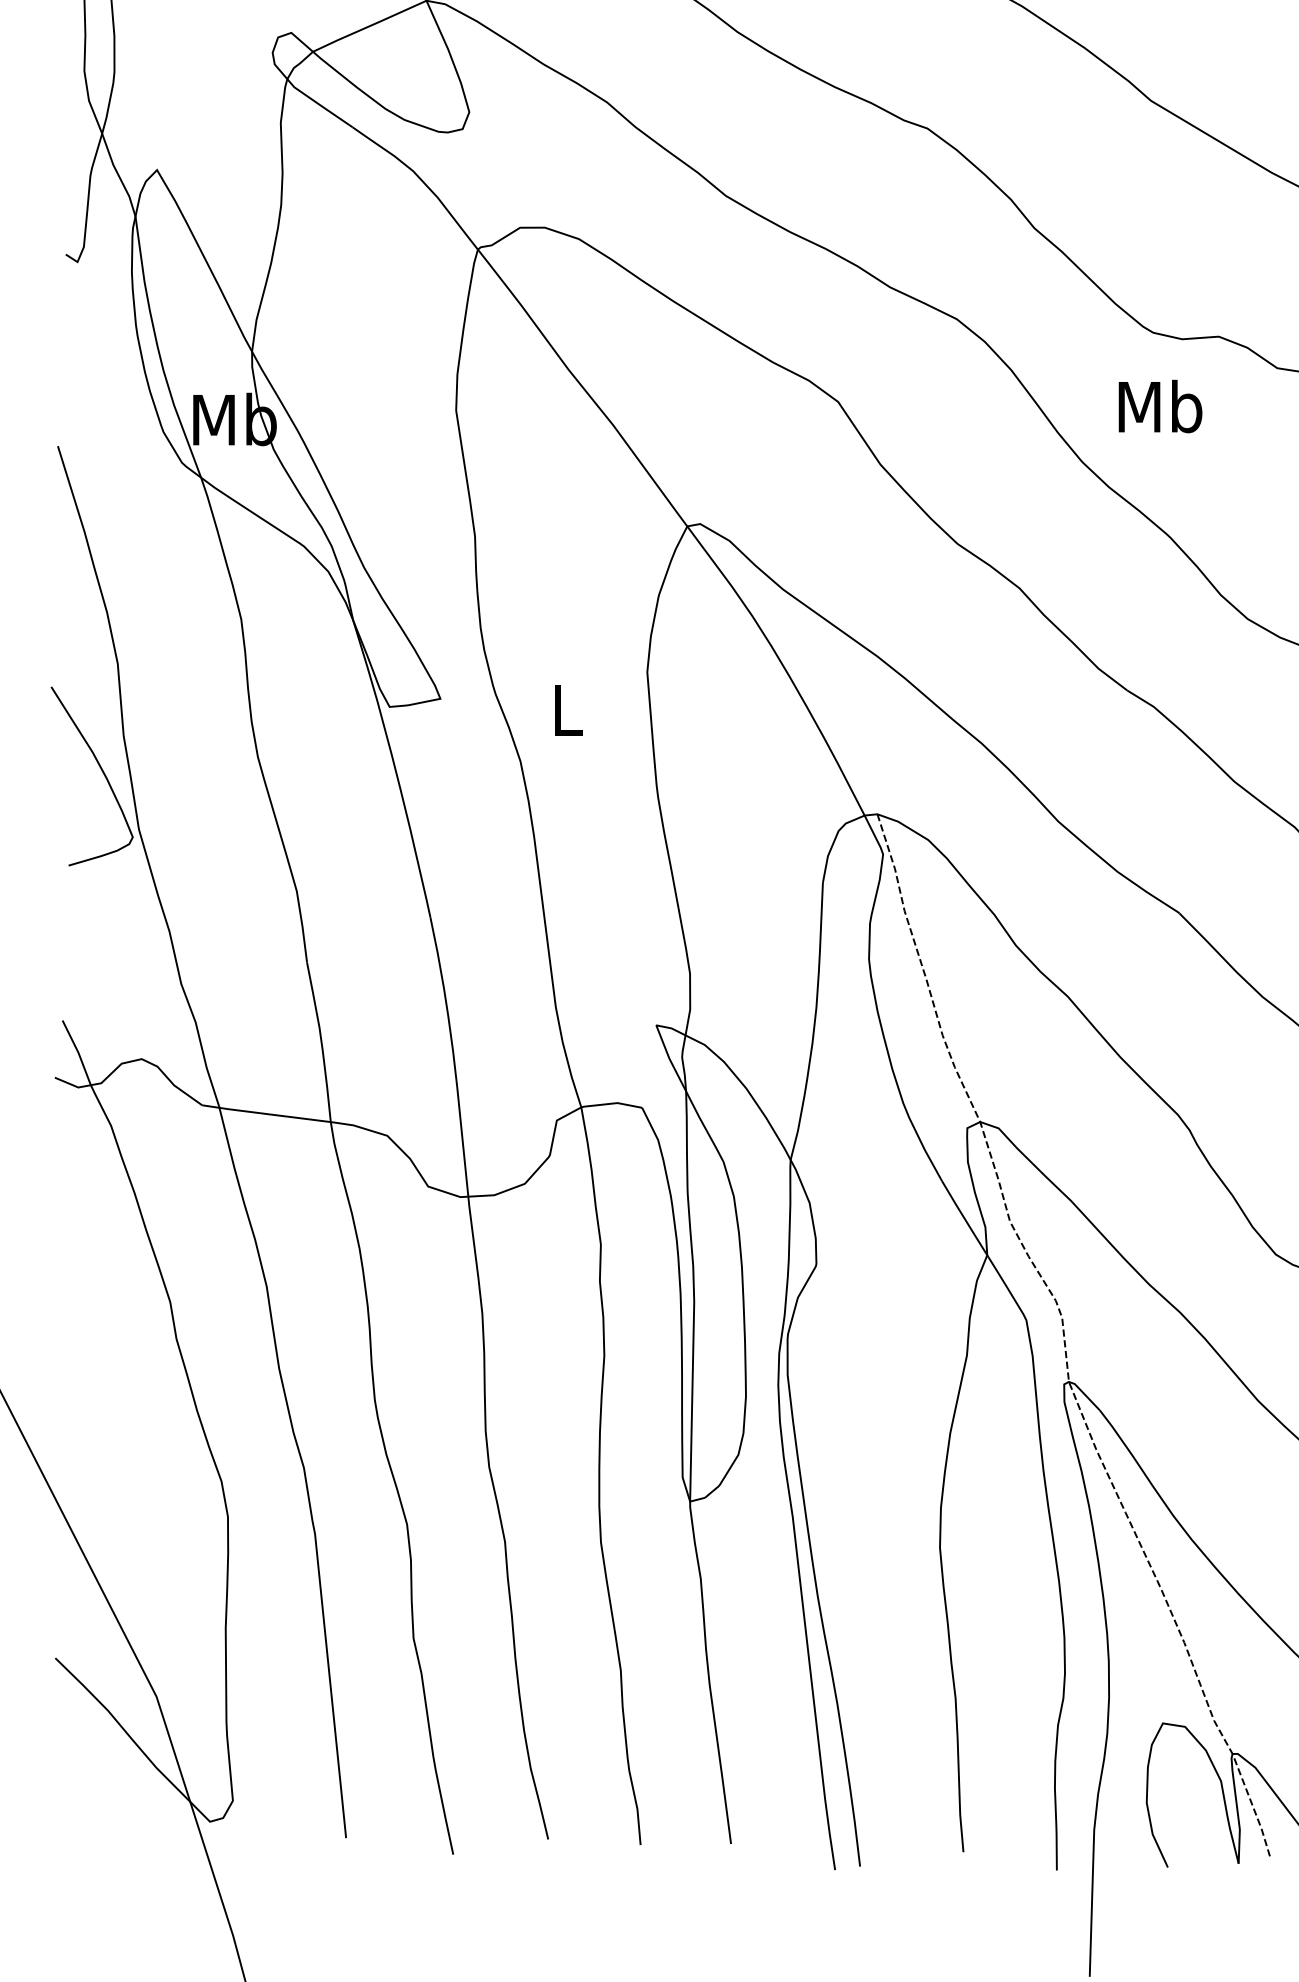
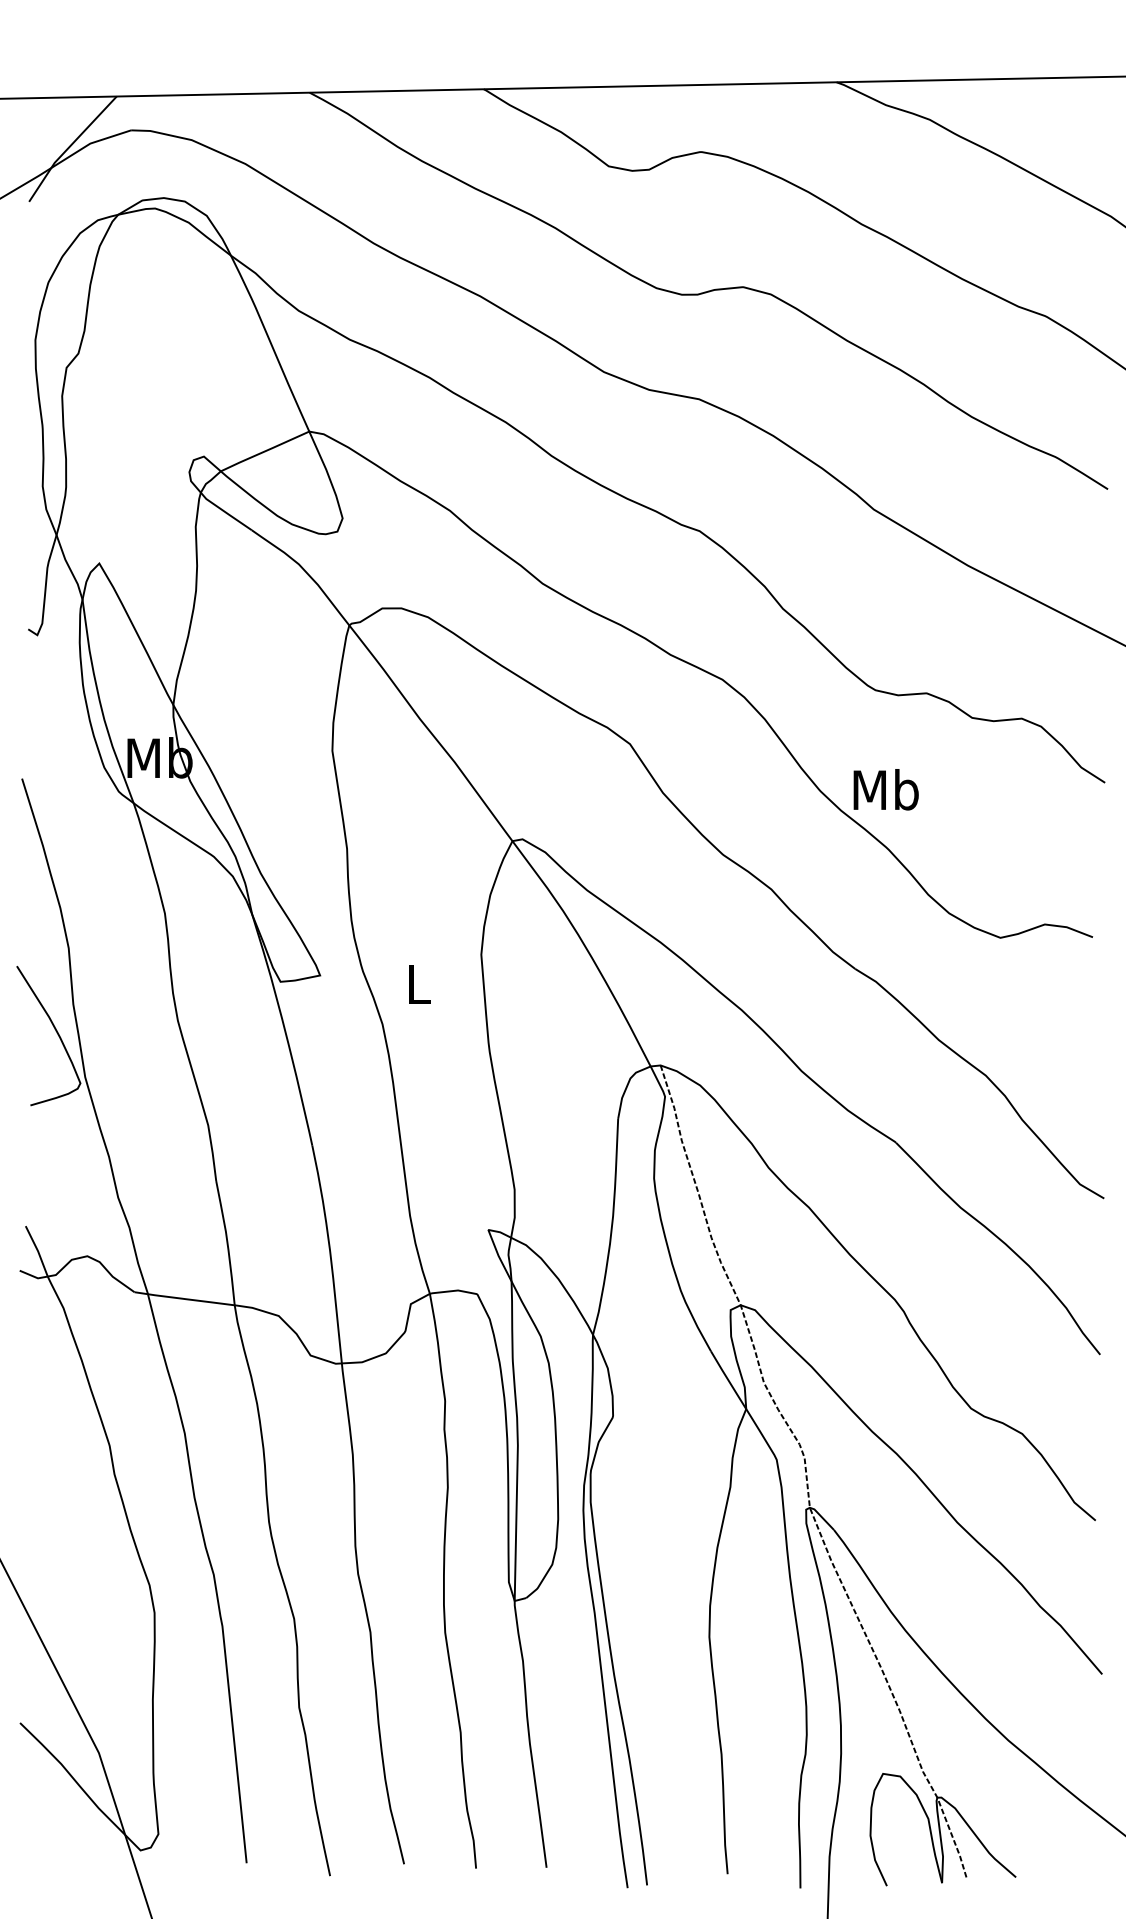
text: (1159, 406) -> (885, 789), moved

